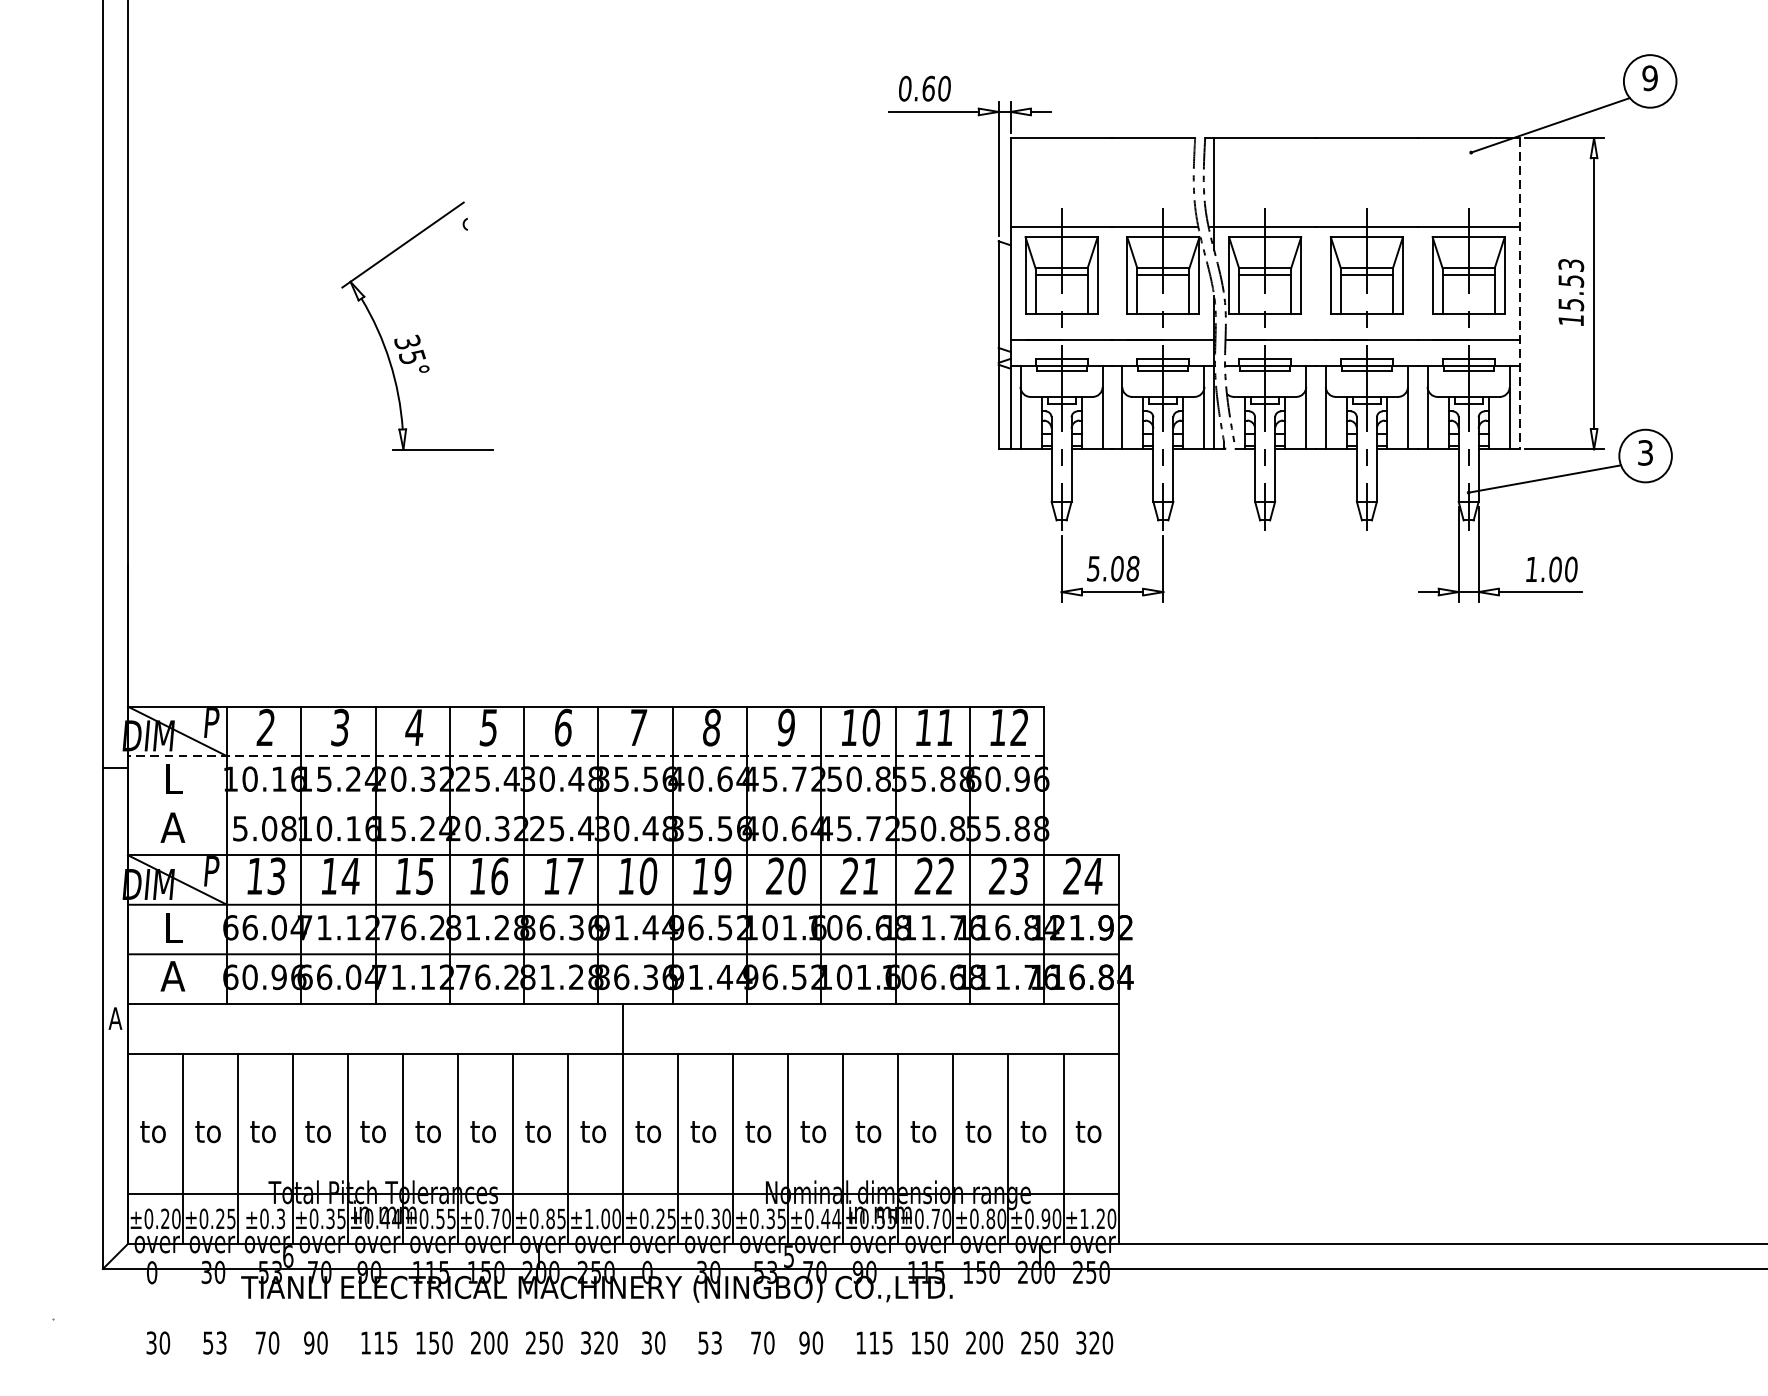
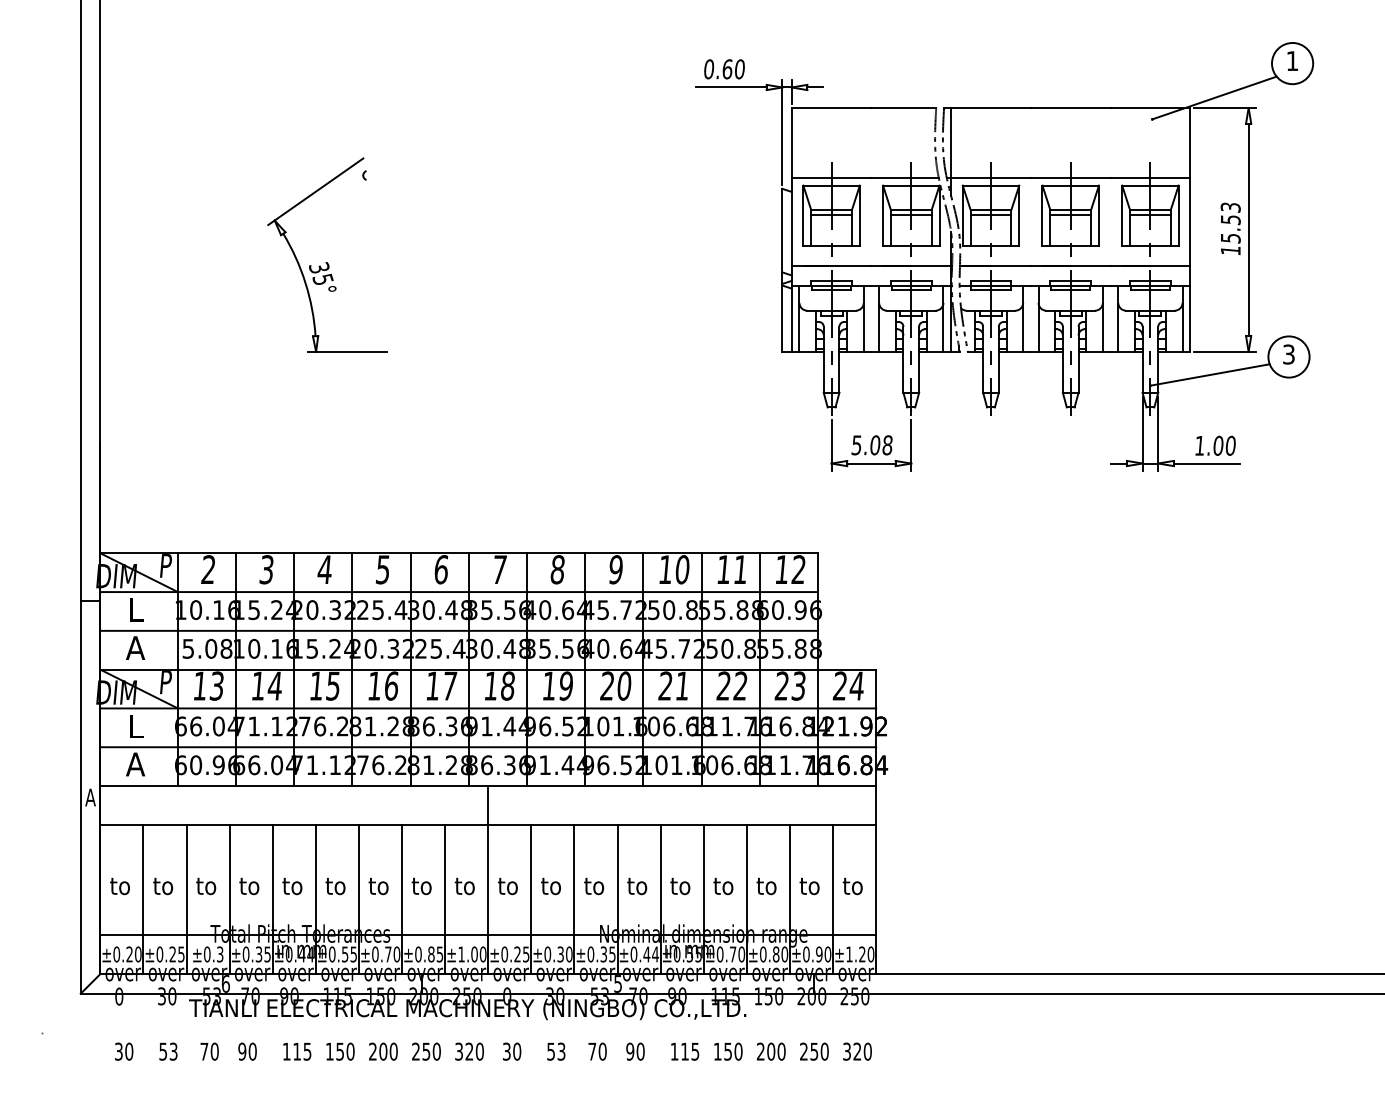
text: (1650, 78) -> (1292, 61), 9 -> 1
line: (1519, 293) -> (1190, 229), dashed -> solid
line: (586, 756) -> (459, 592), dashed -> solid
line: (585, 805) -> (458, 630), added
text: (647, 875) -> (507, 685), 10 -> 18

